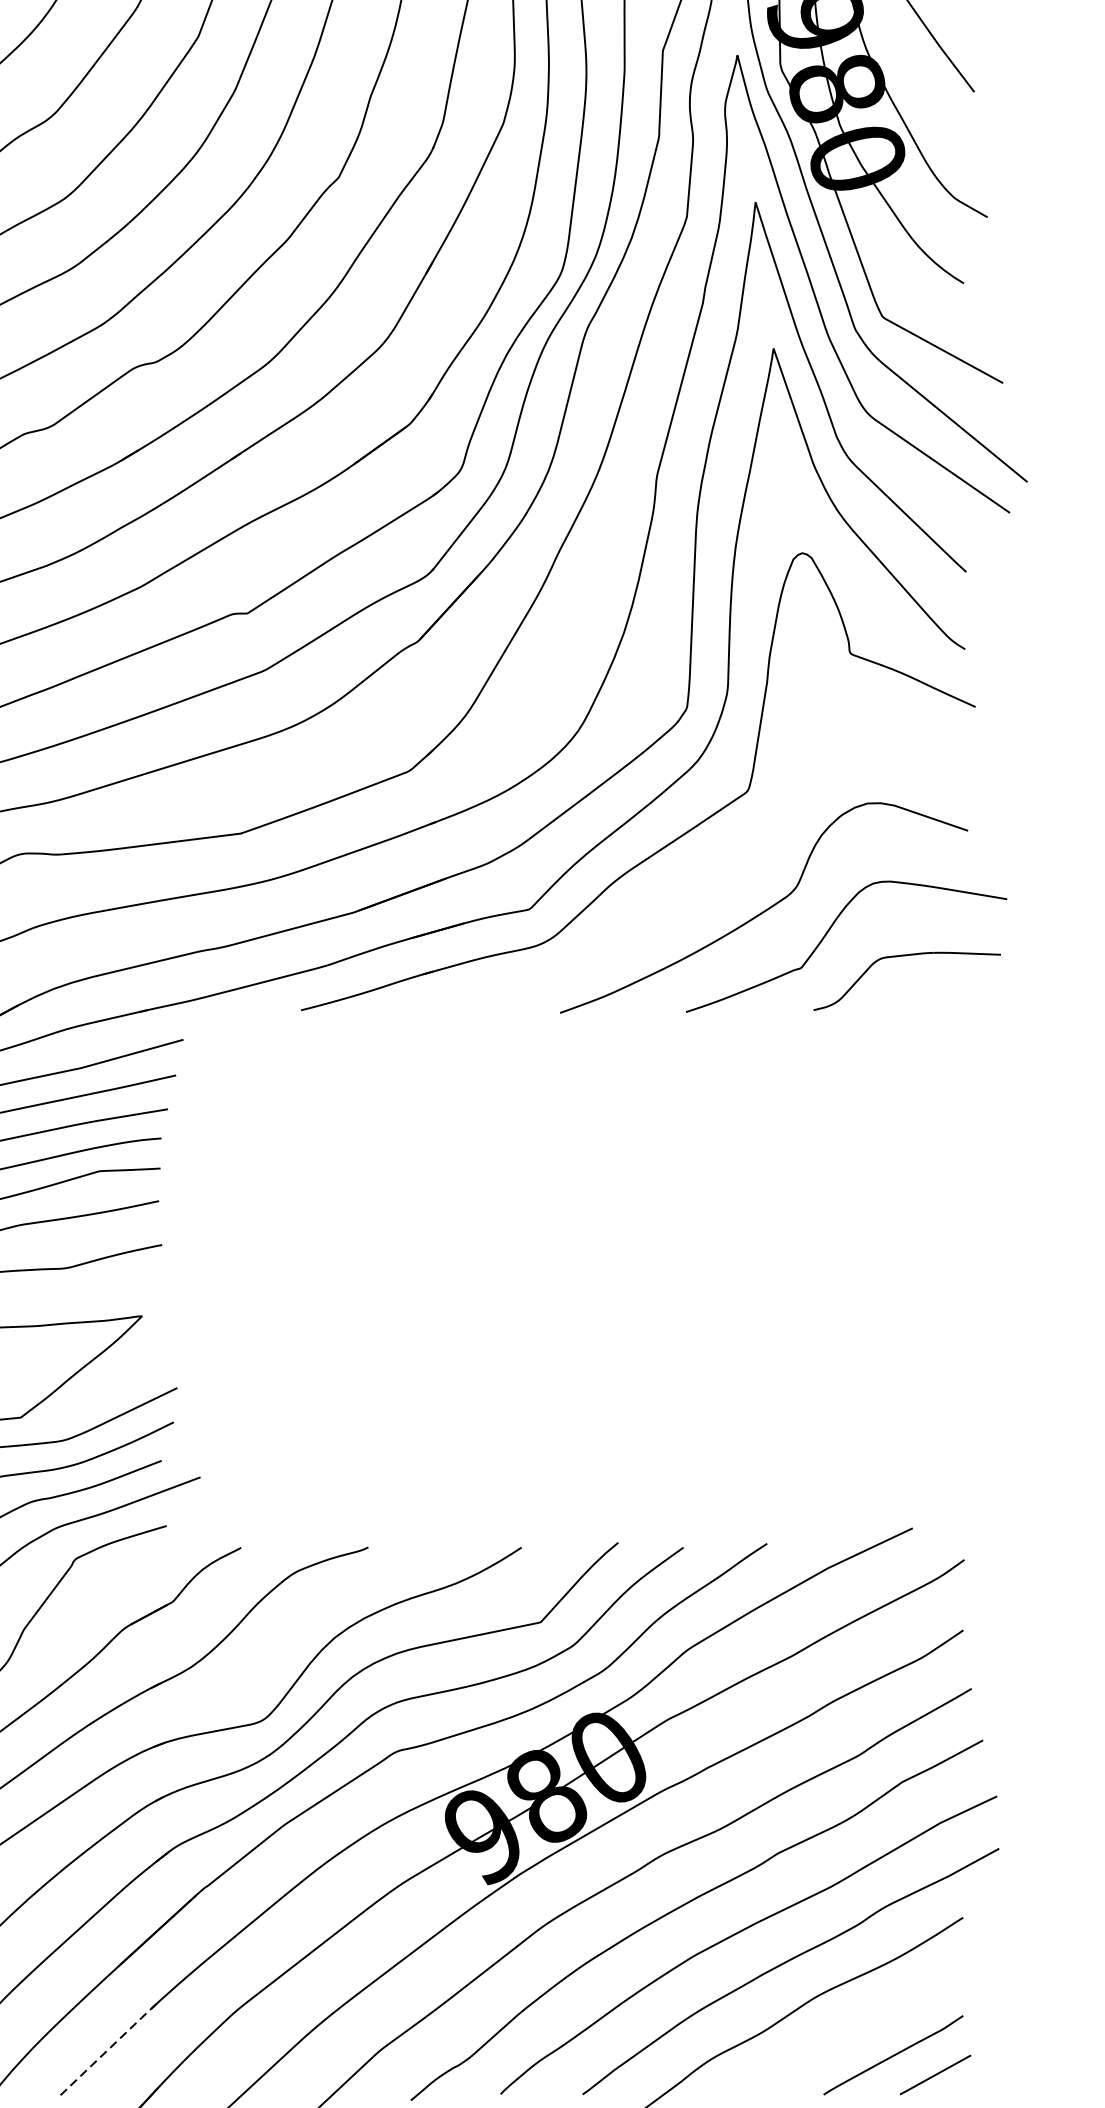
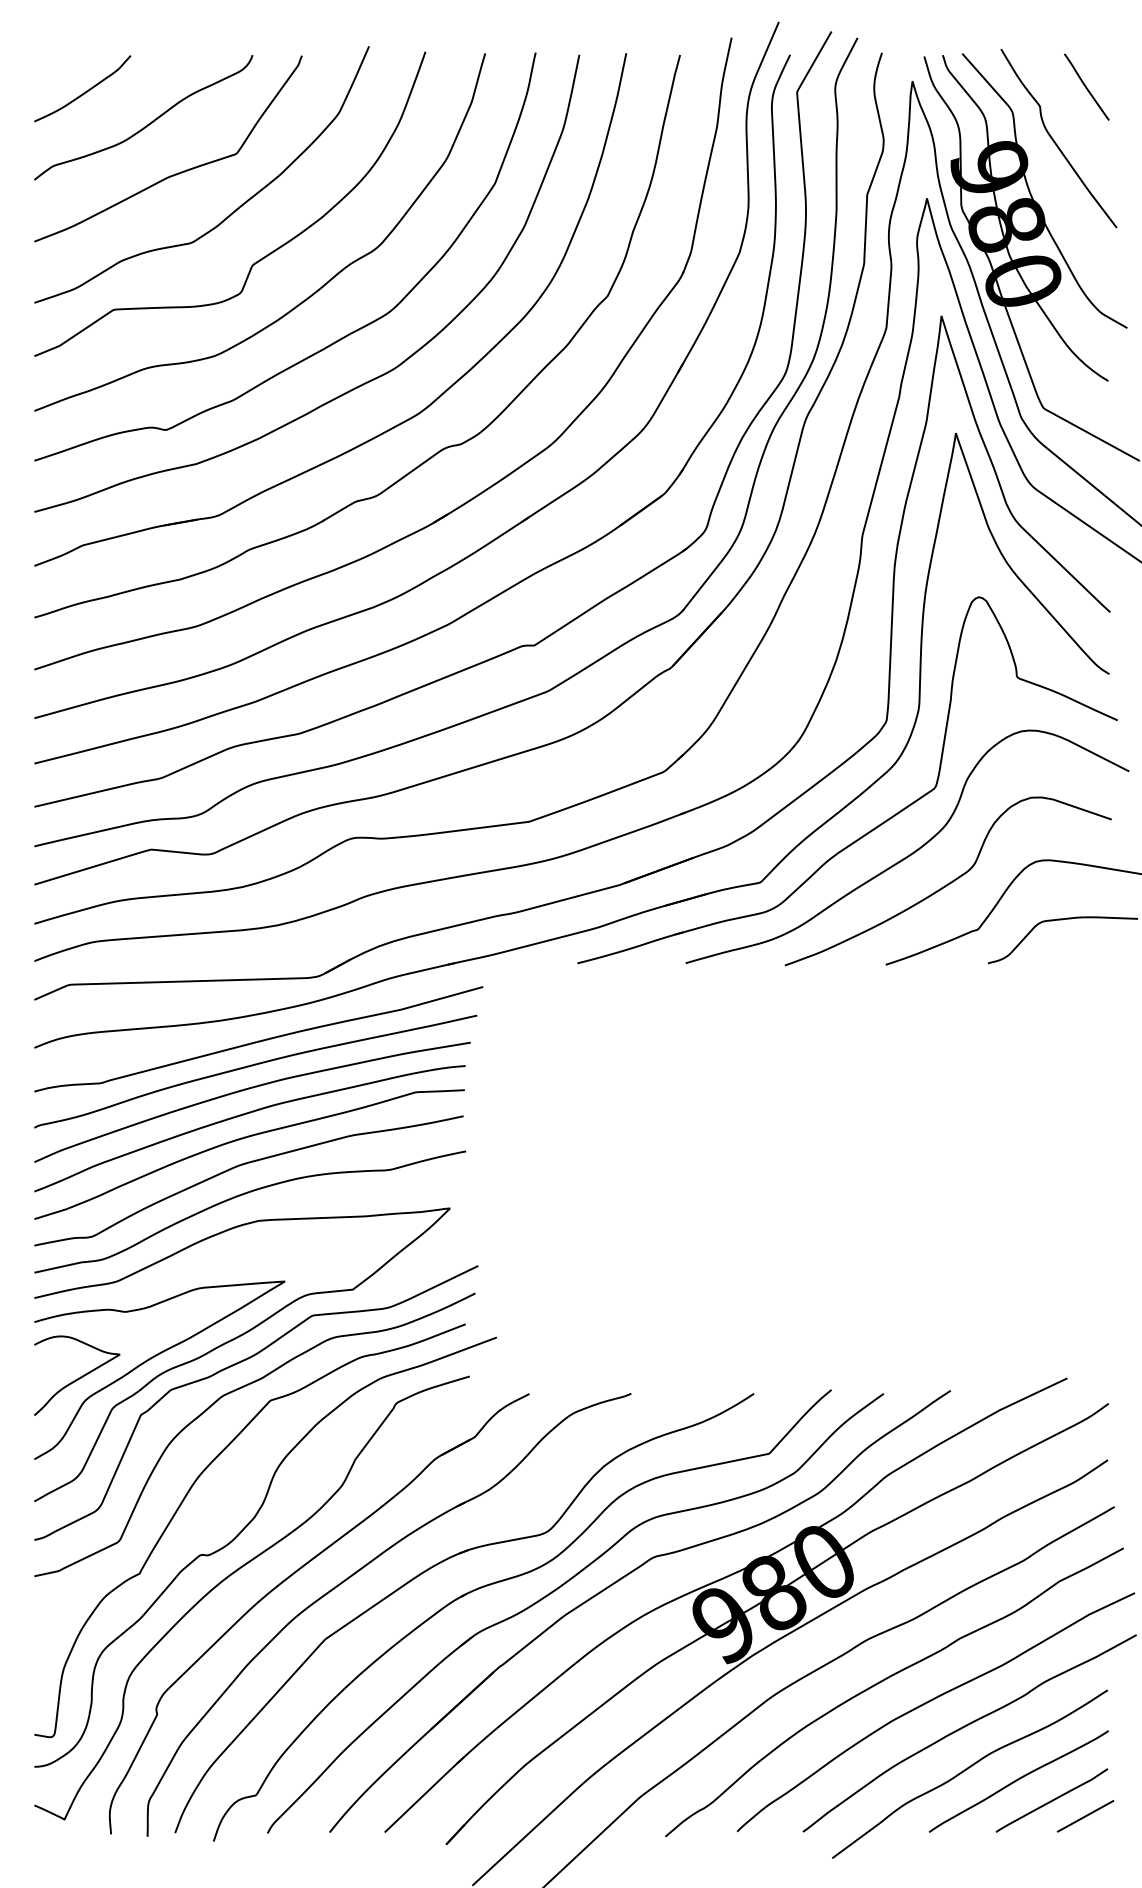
curve: (716, 873) -> (910, 853), added
curve: (851, 2030) -> (1018, 1780), added
line: (111, 2046) -> (425, 1793), dashed -> solid

